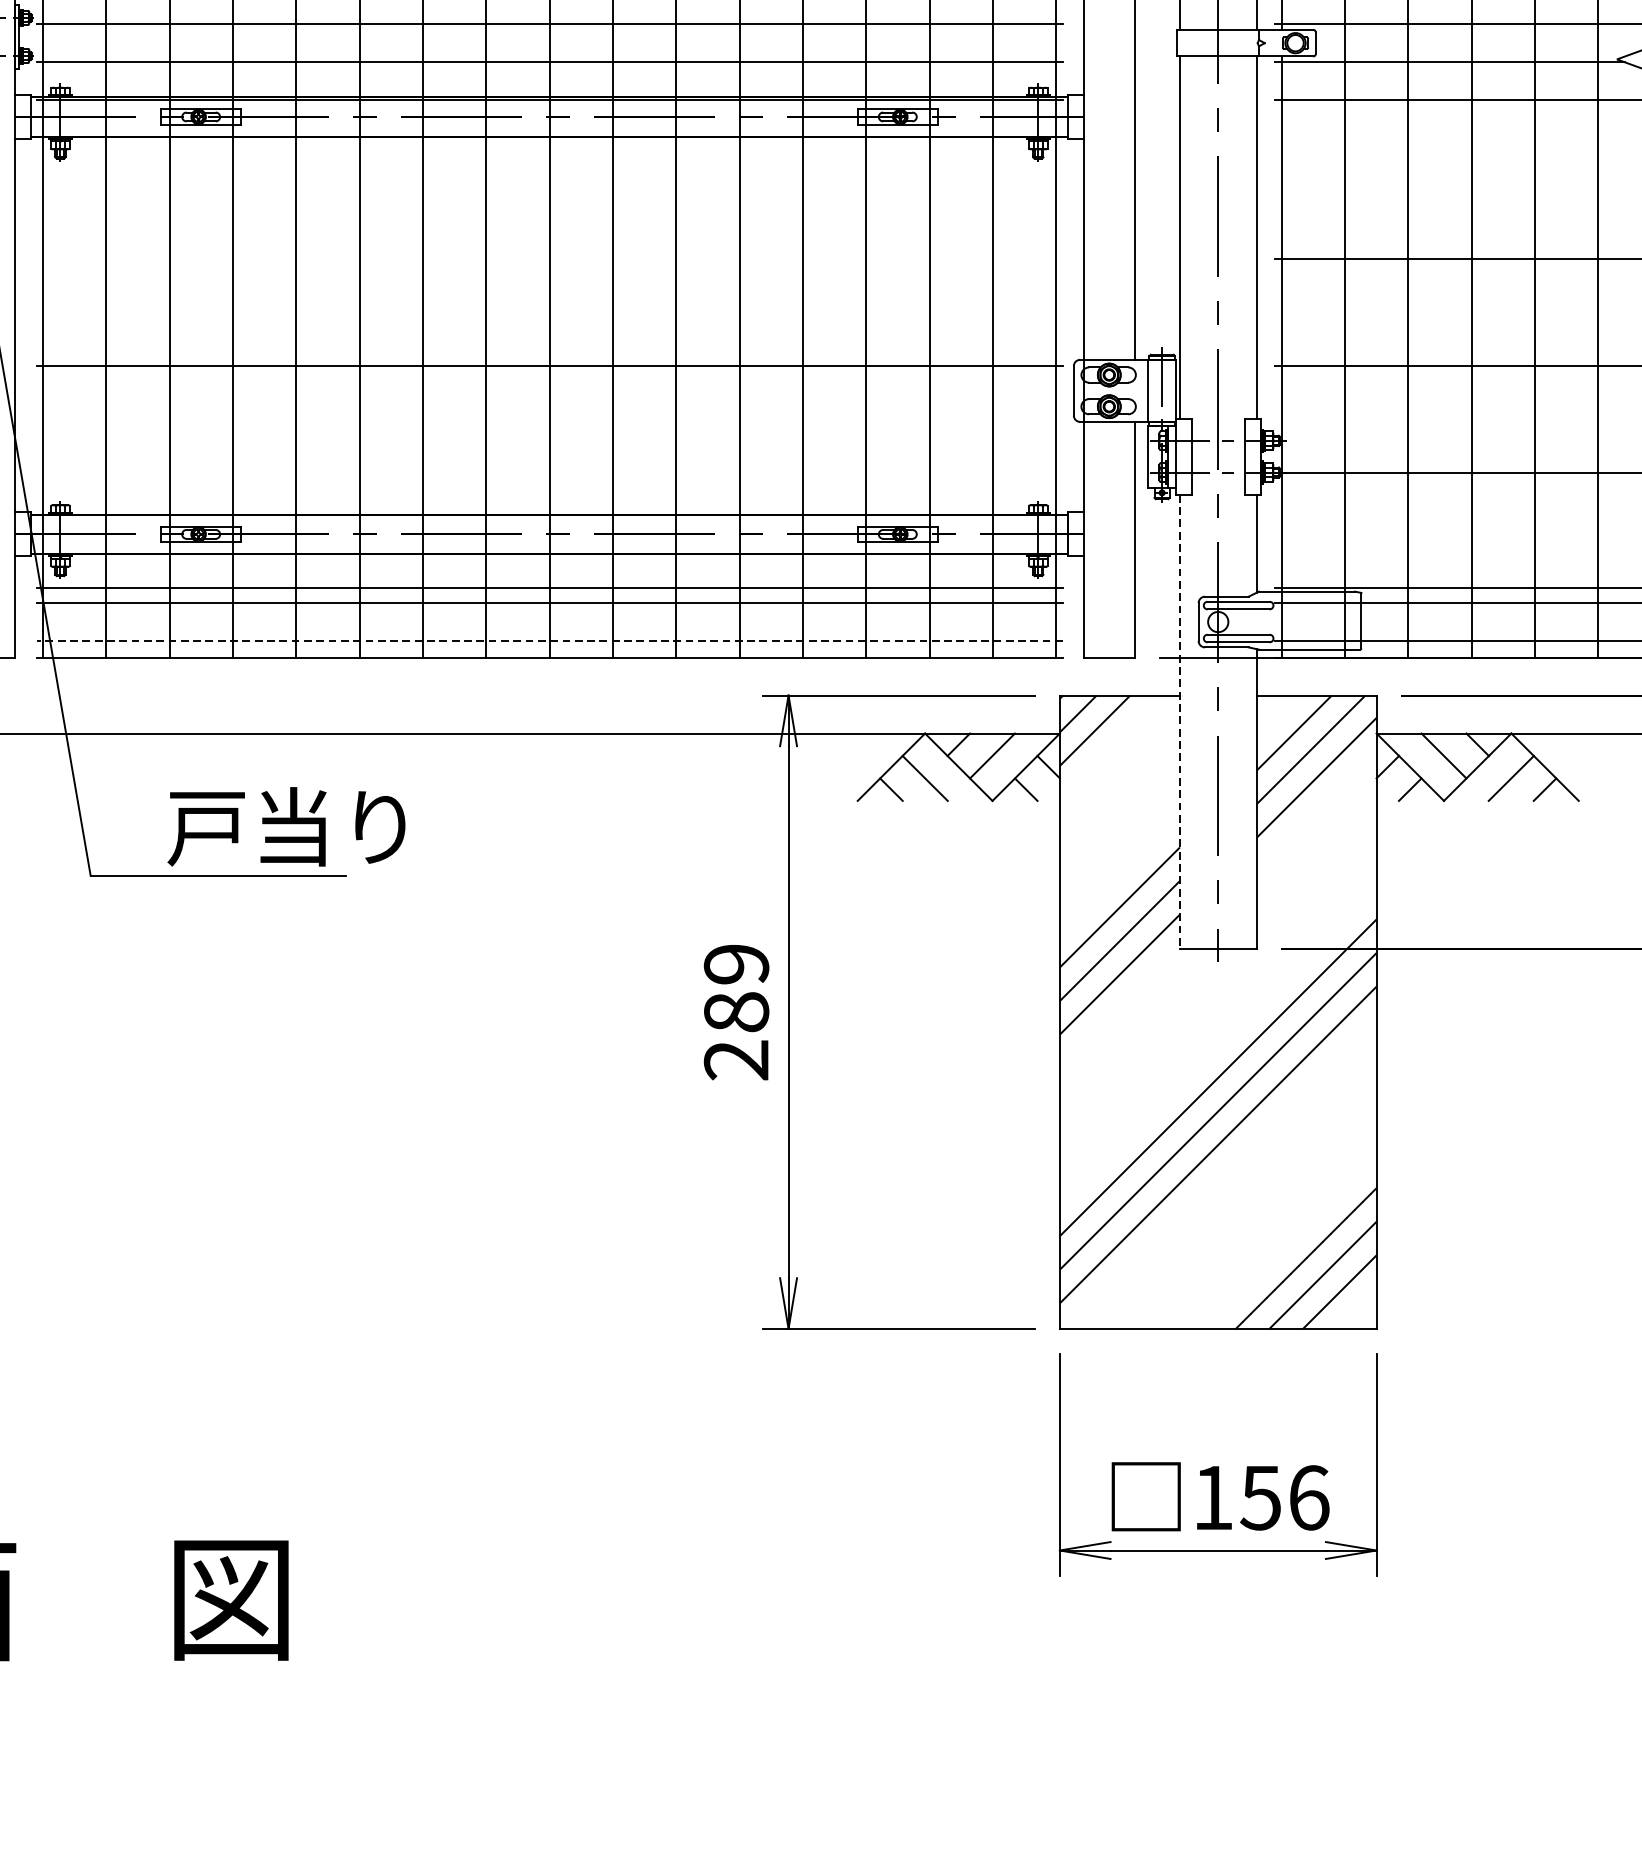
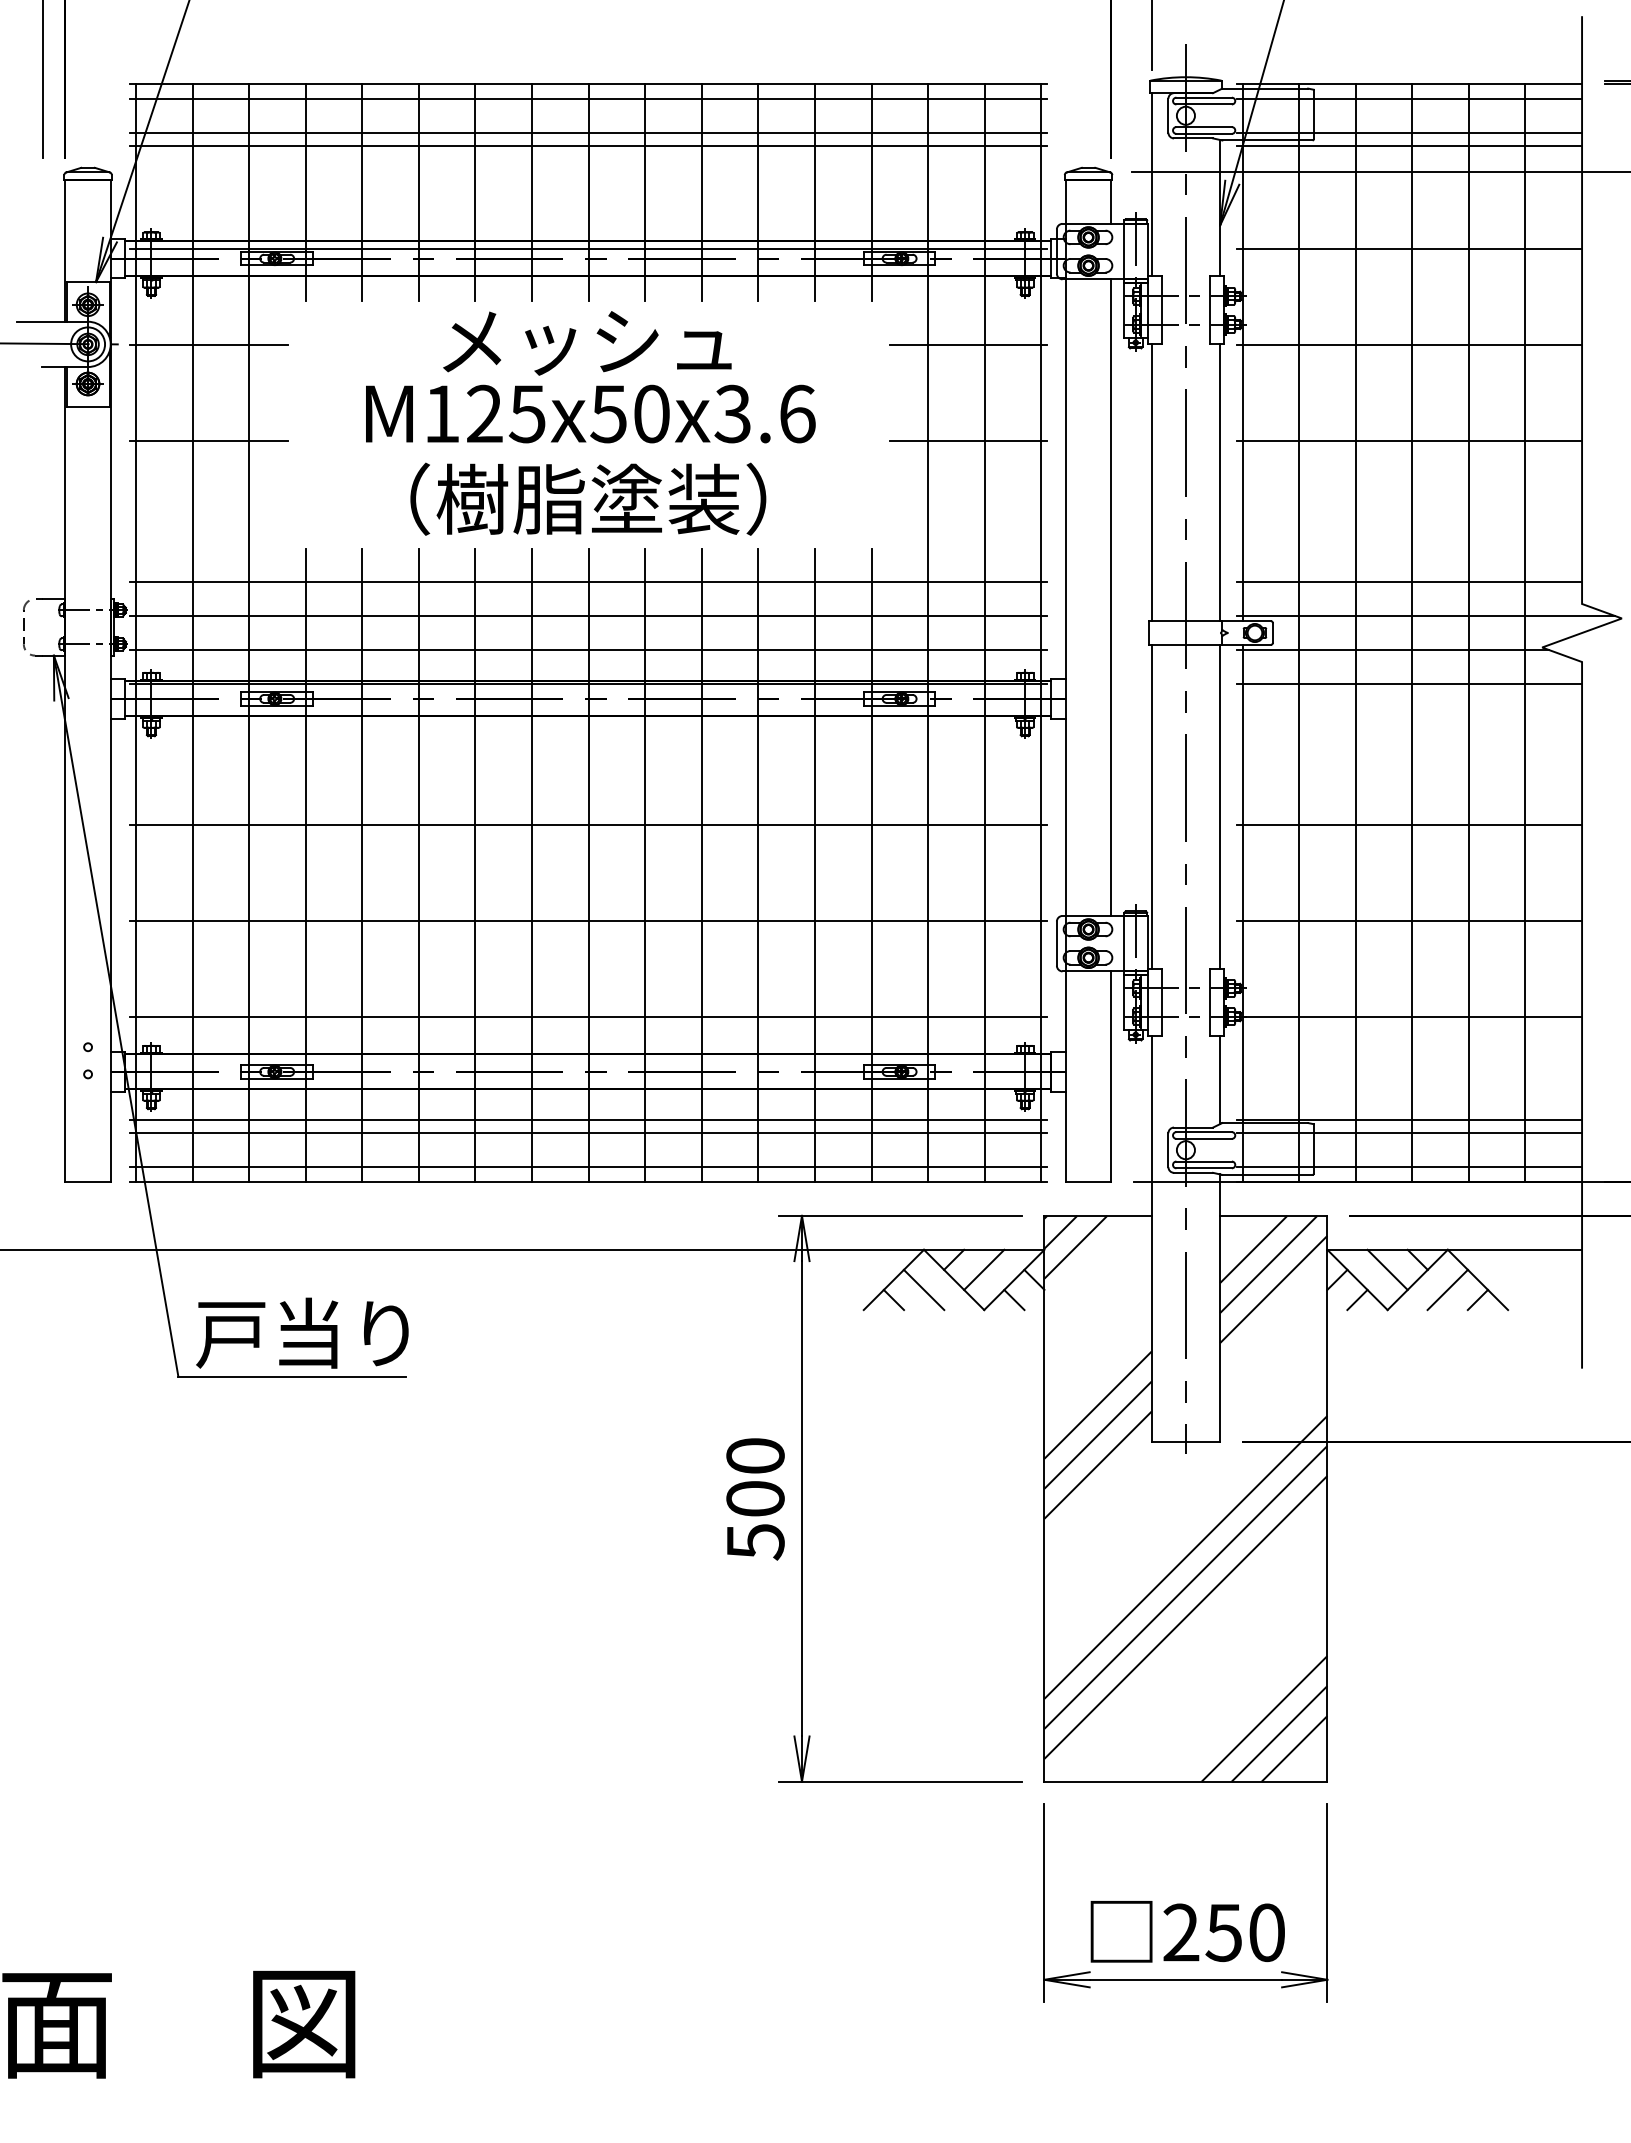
line: (549, 258) -> (588, 825), added
line: (549, 472) -> (588, 1016), added
line: (549, 641) -> (588, 1167), dashed -> solid
line: (1179, 721) -> (1151, 1239), dashed -> solid
text: (286, 826) -> (302, 1332), moved
text: (736, 1012) -> (755, 1499), 289 -> 500
text: (1261, 1497) -> (1224, 1932), 156 -> 250

